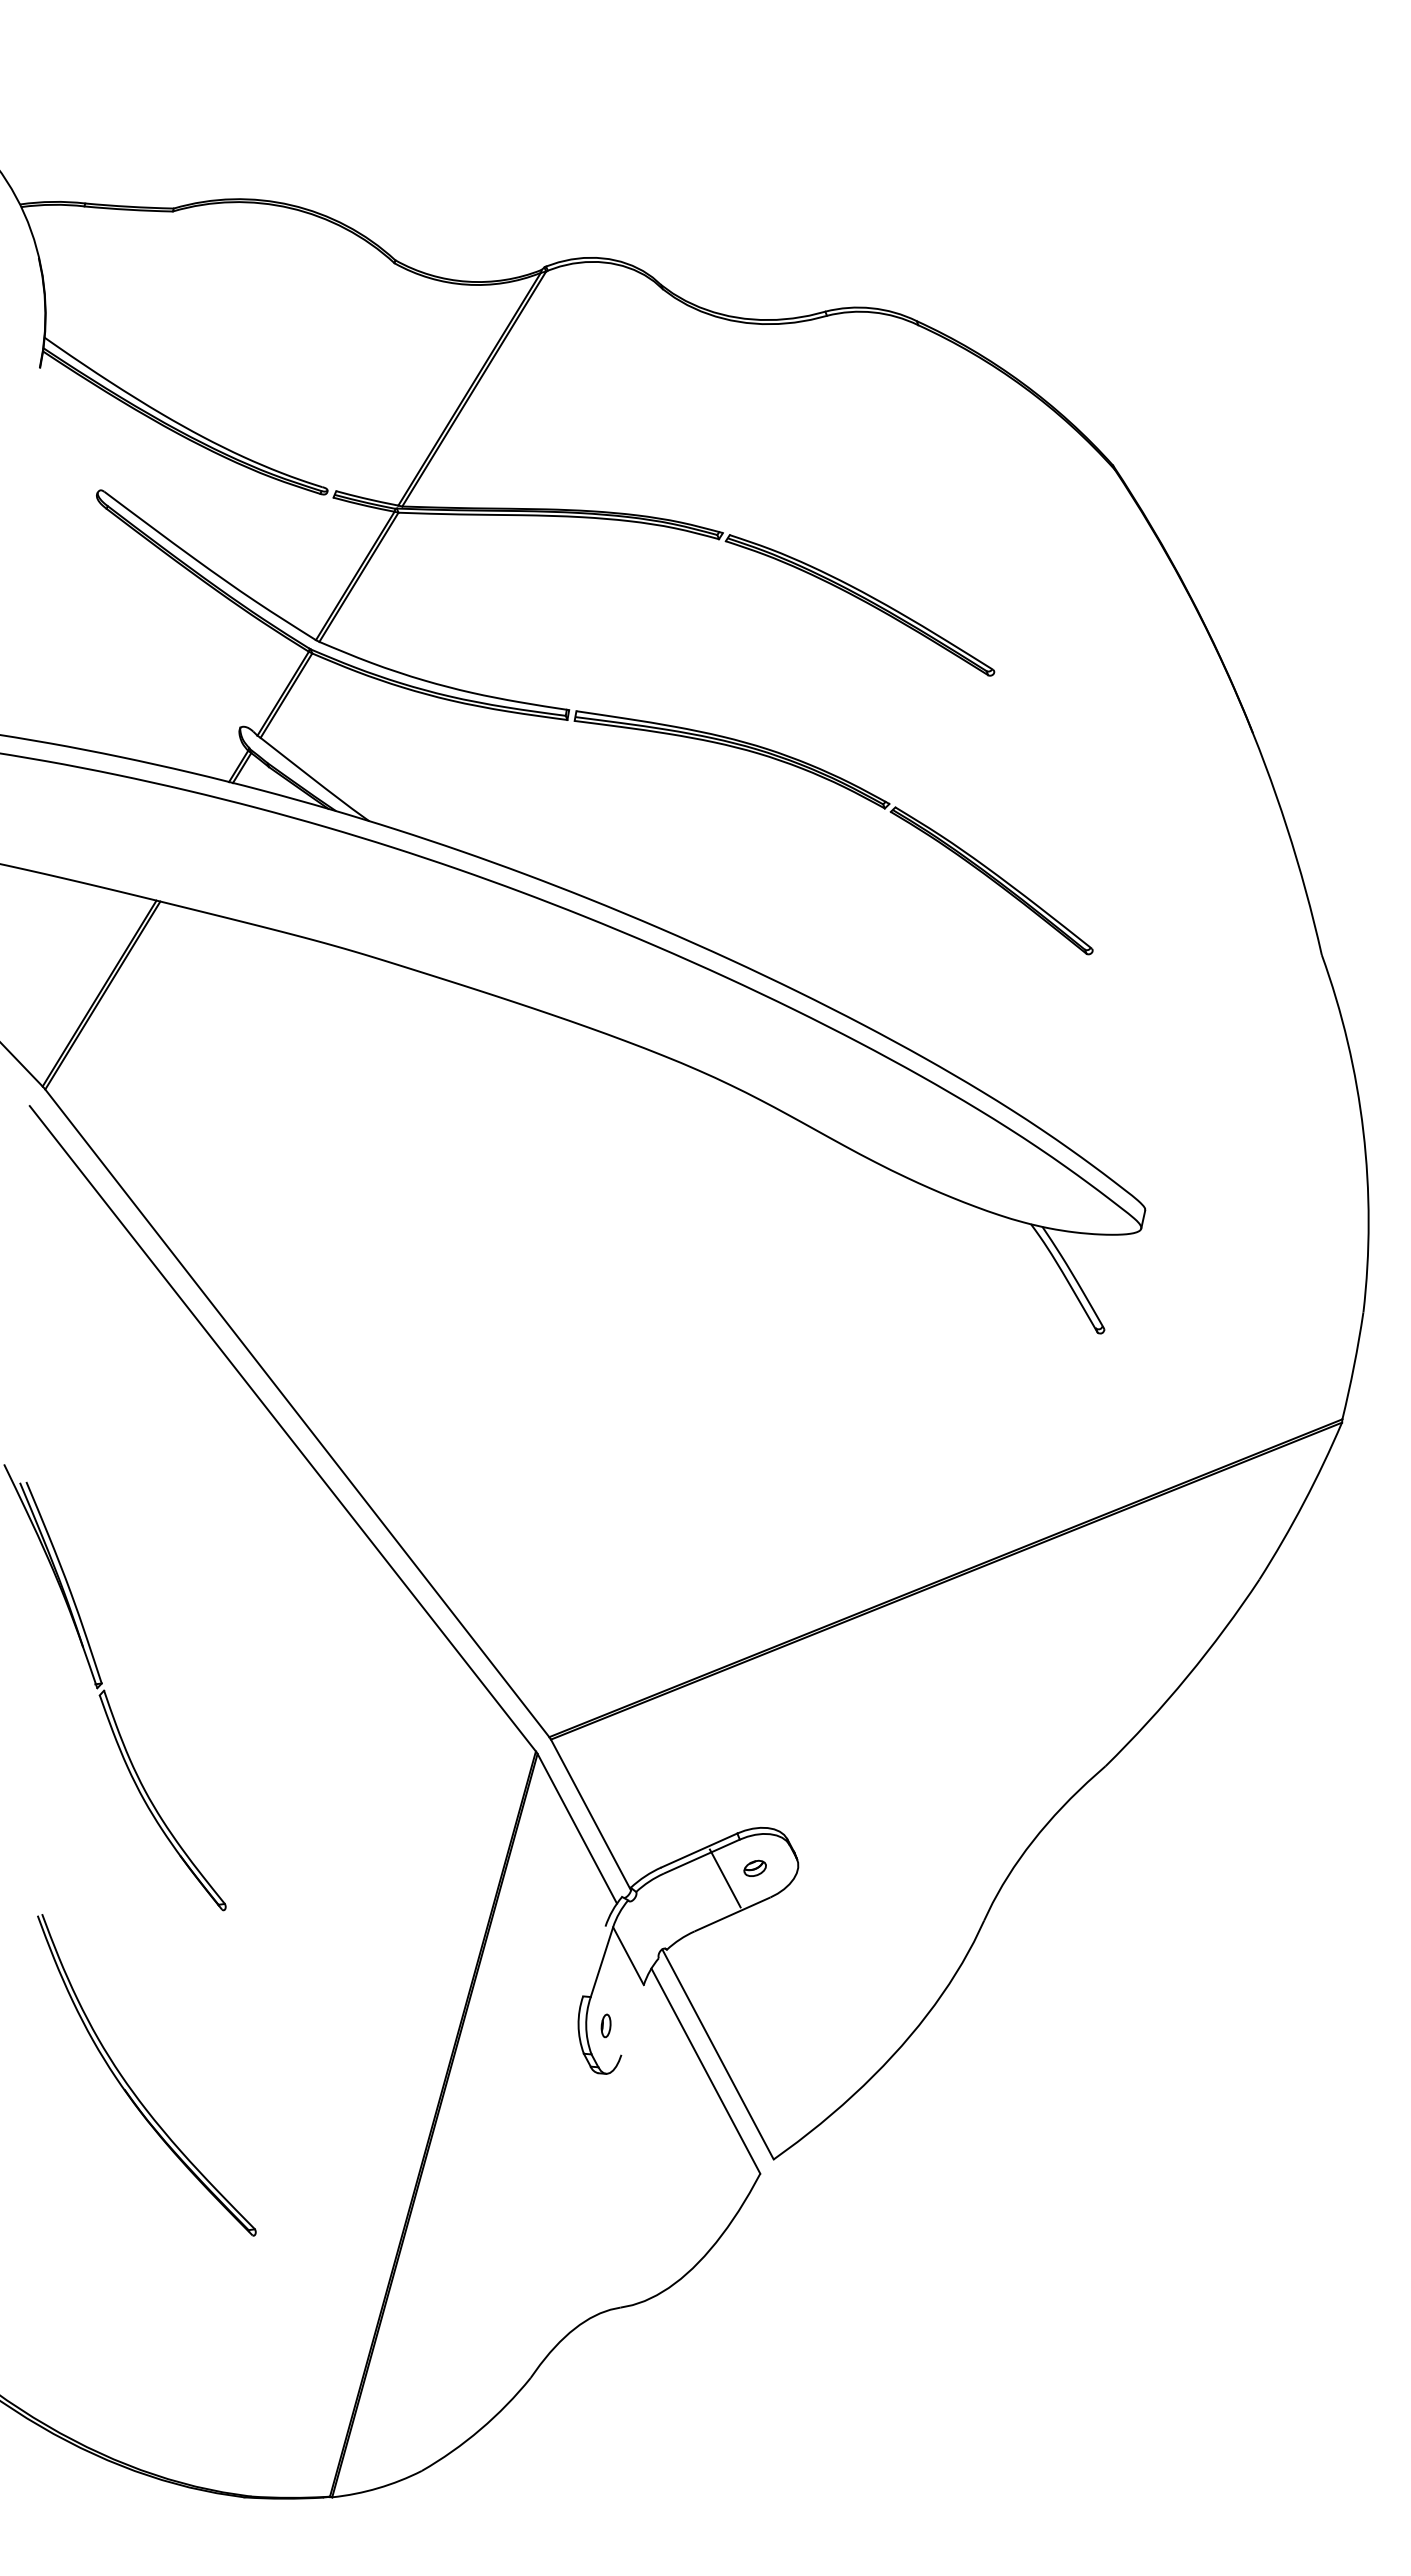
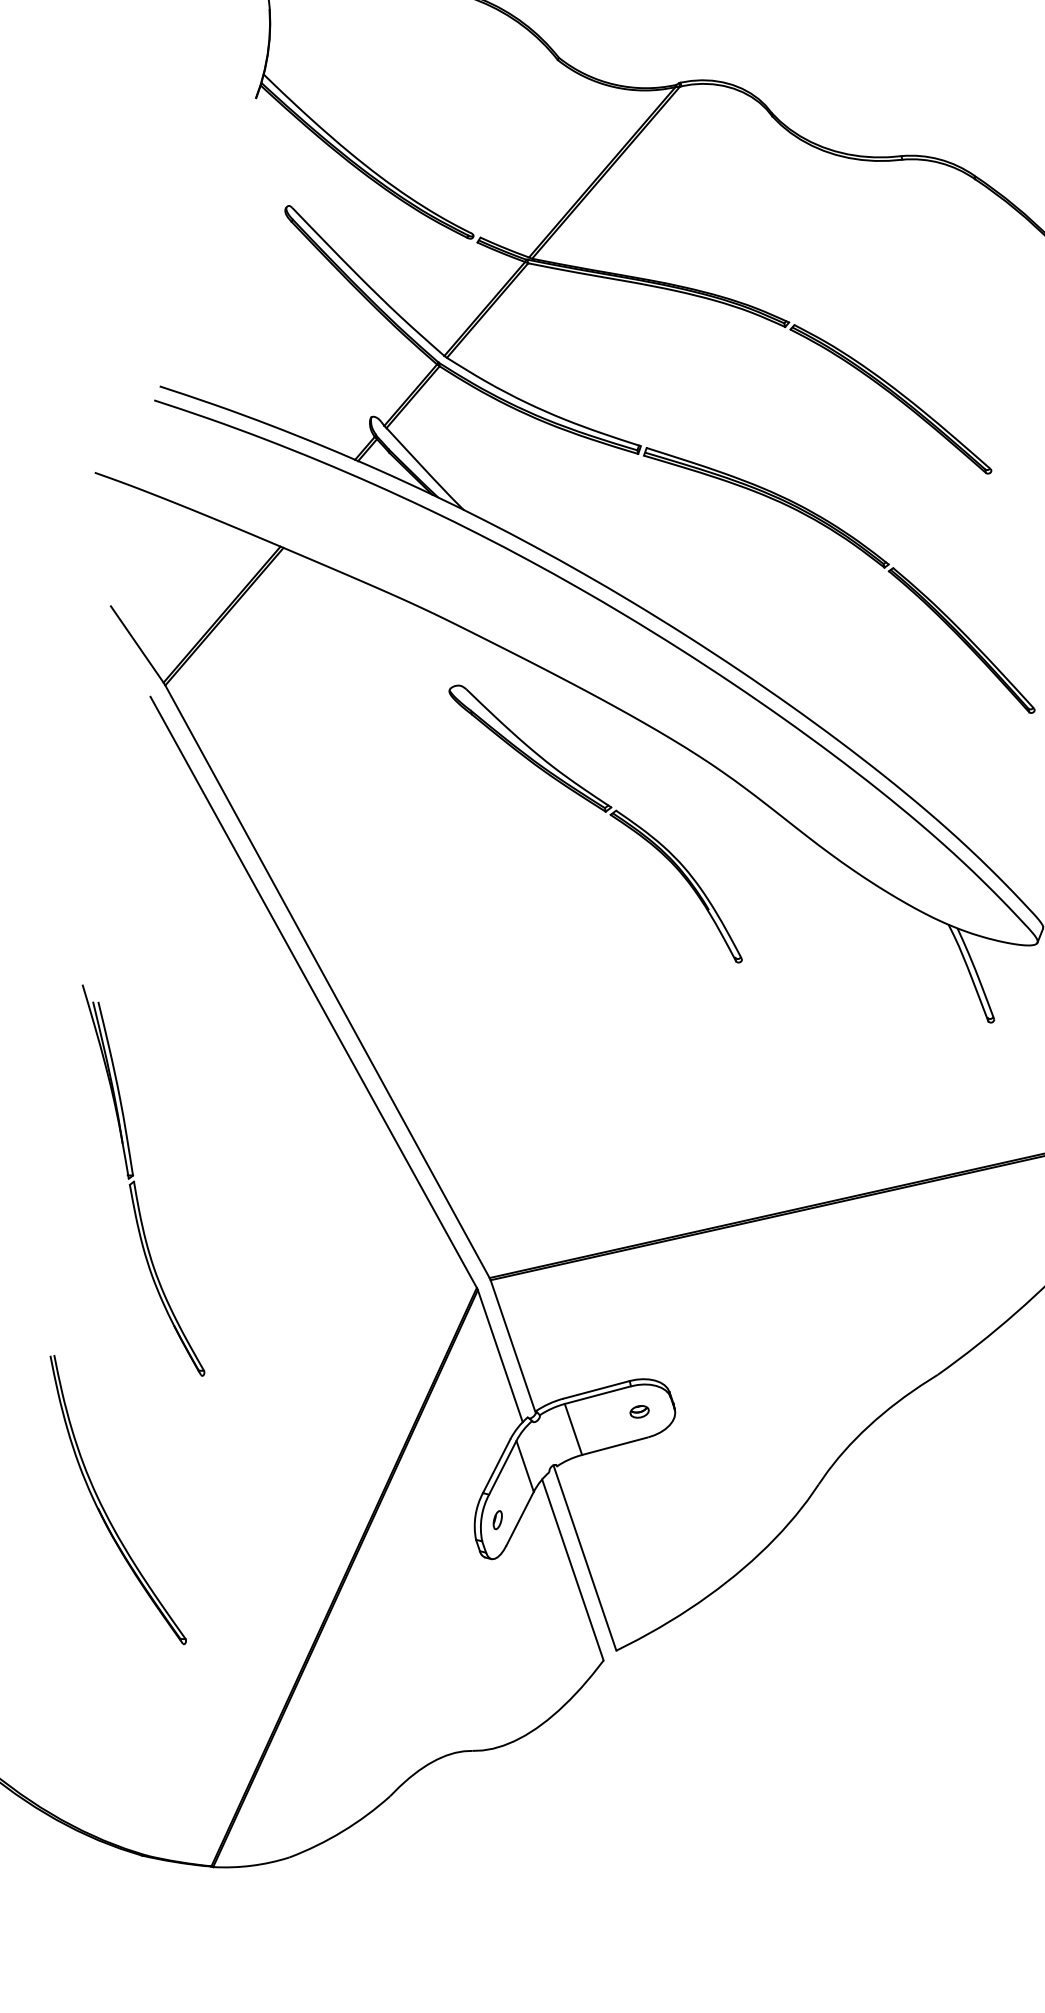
part: (595, 1155) -> (603, 811), added
line: (724, 1878) -> (572, 1429), moved
line: (594, 1961) -> (496, 1466), added
line: (632, 2019) -> (520, 1518), added

